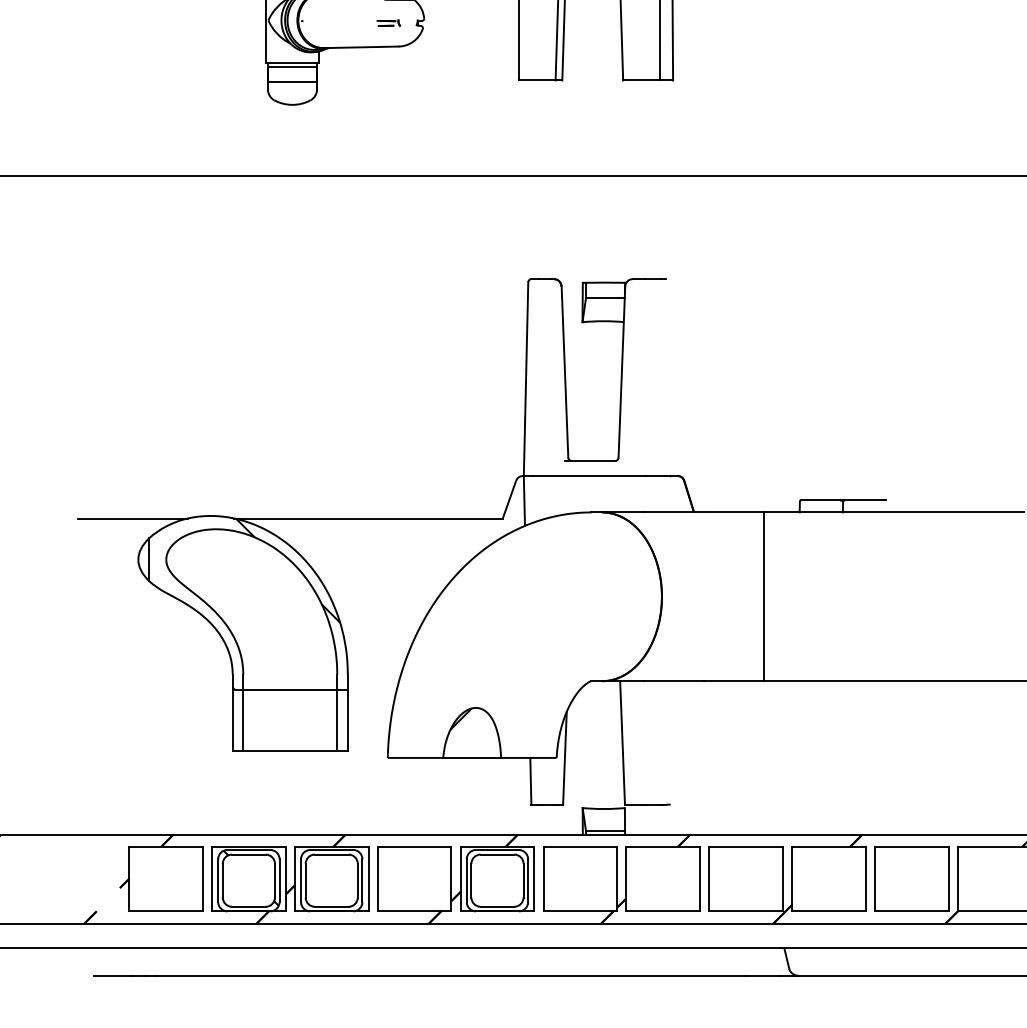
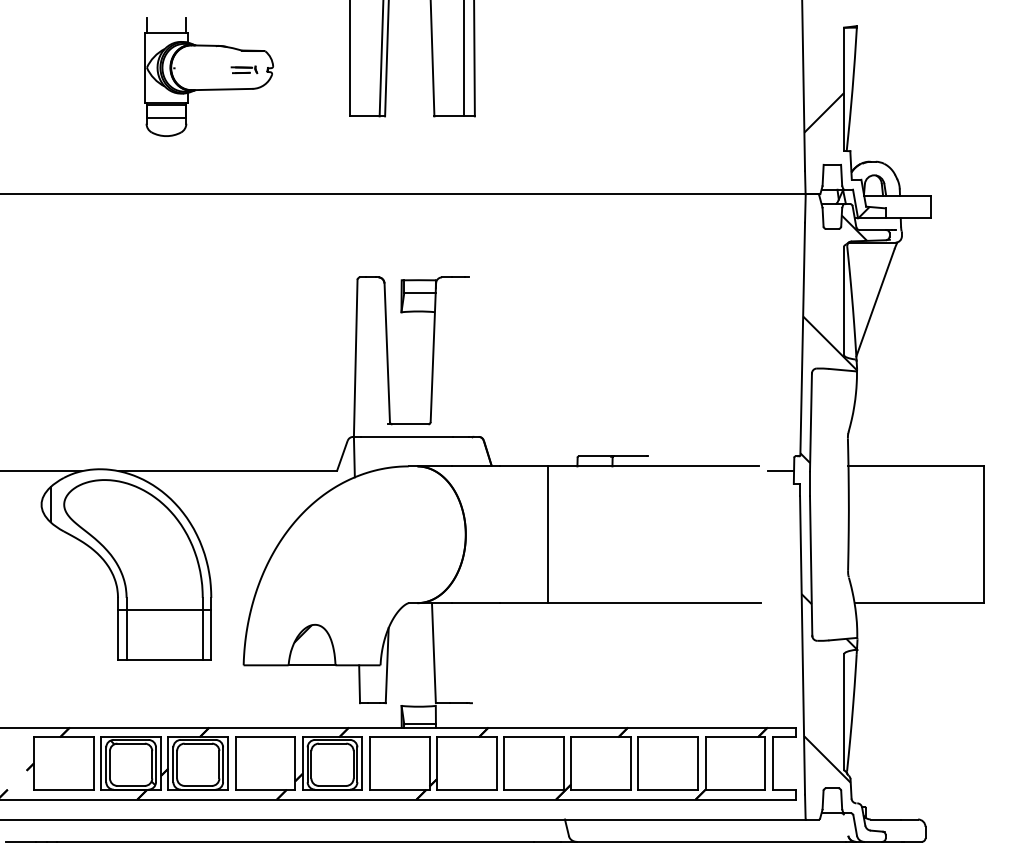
part: (388, 22) -> (244, 69), size x1.4
hatch: (286, 603) -> (161, 540), removed

